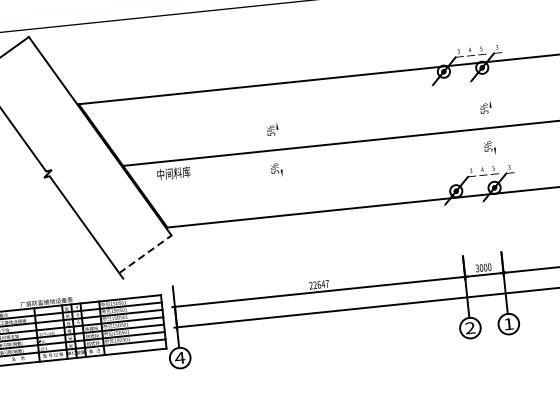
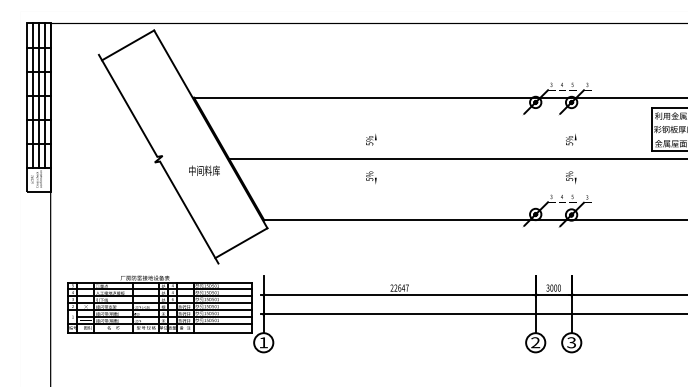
text: (173, 173) -> (204, 170), moved
line: (145, 253) -> (241, 242), dashed -> solid
text: (508, 323) -> (571, 342), 1 -> 3
text: (179, 357) -> (263, 342), 4 -> 1

